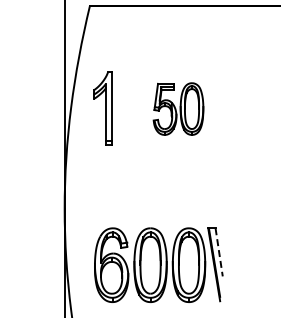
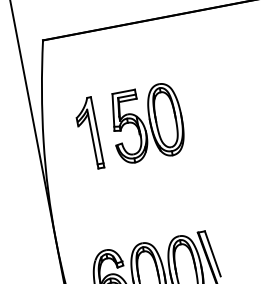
part: (102, 108) -> (88, 133), moved
part: (178, 108) -> (147, 122), size x1.43
line: (219, 252) -> (213, 253), dashed -> solid

